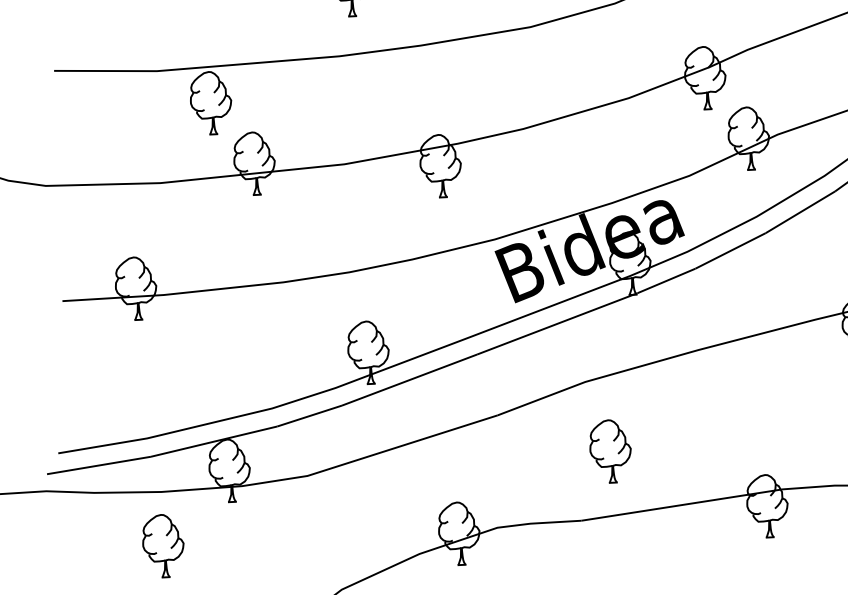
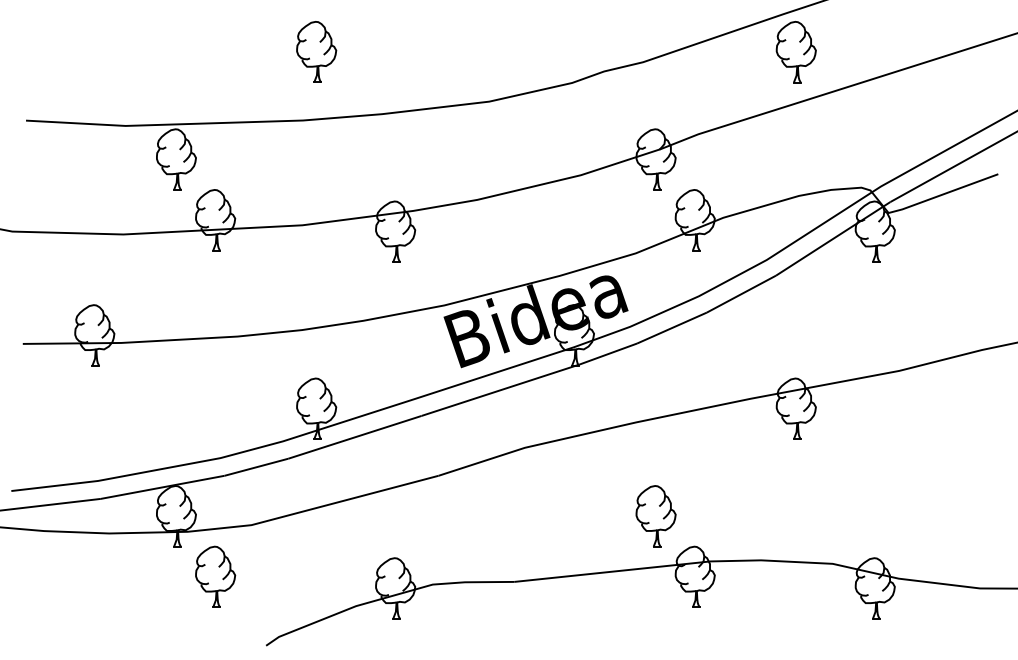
part: (610, 451) -> (655, 516), moved
part: (163, 545) -> (215, 576), moved

